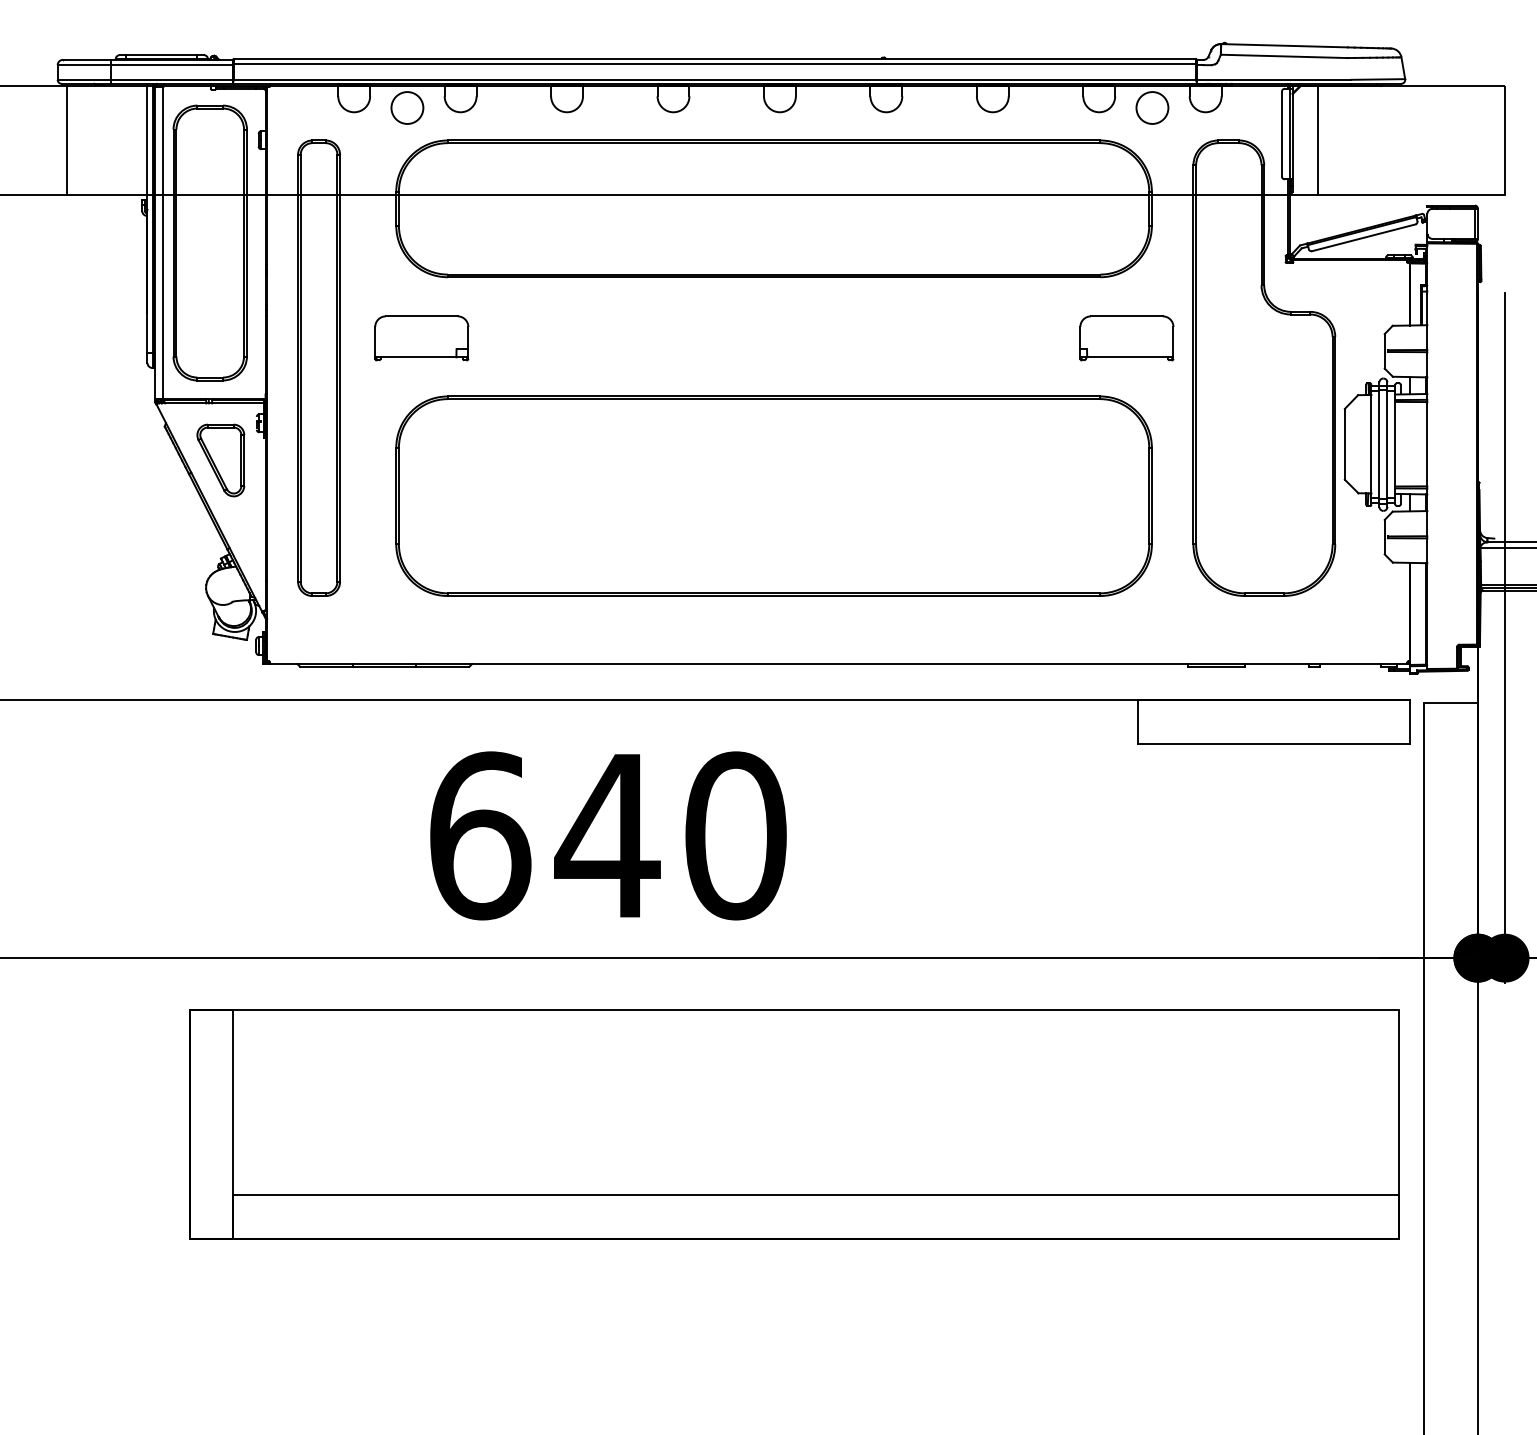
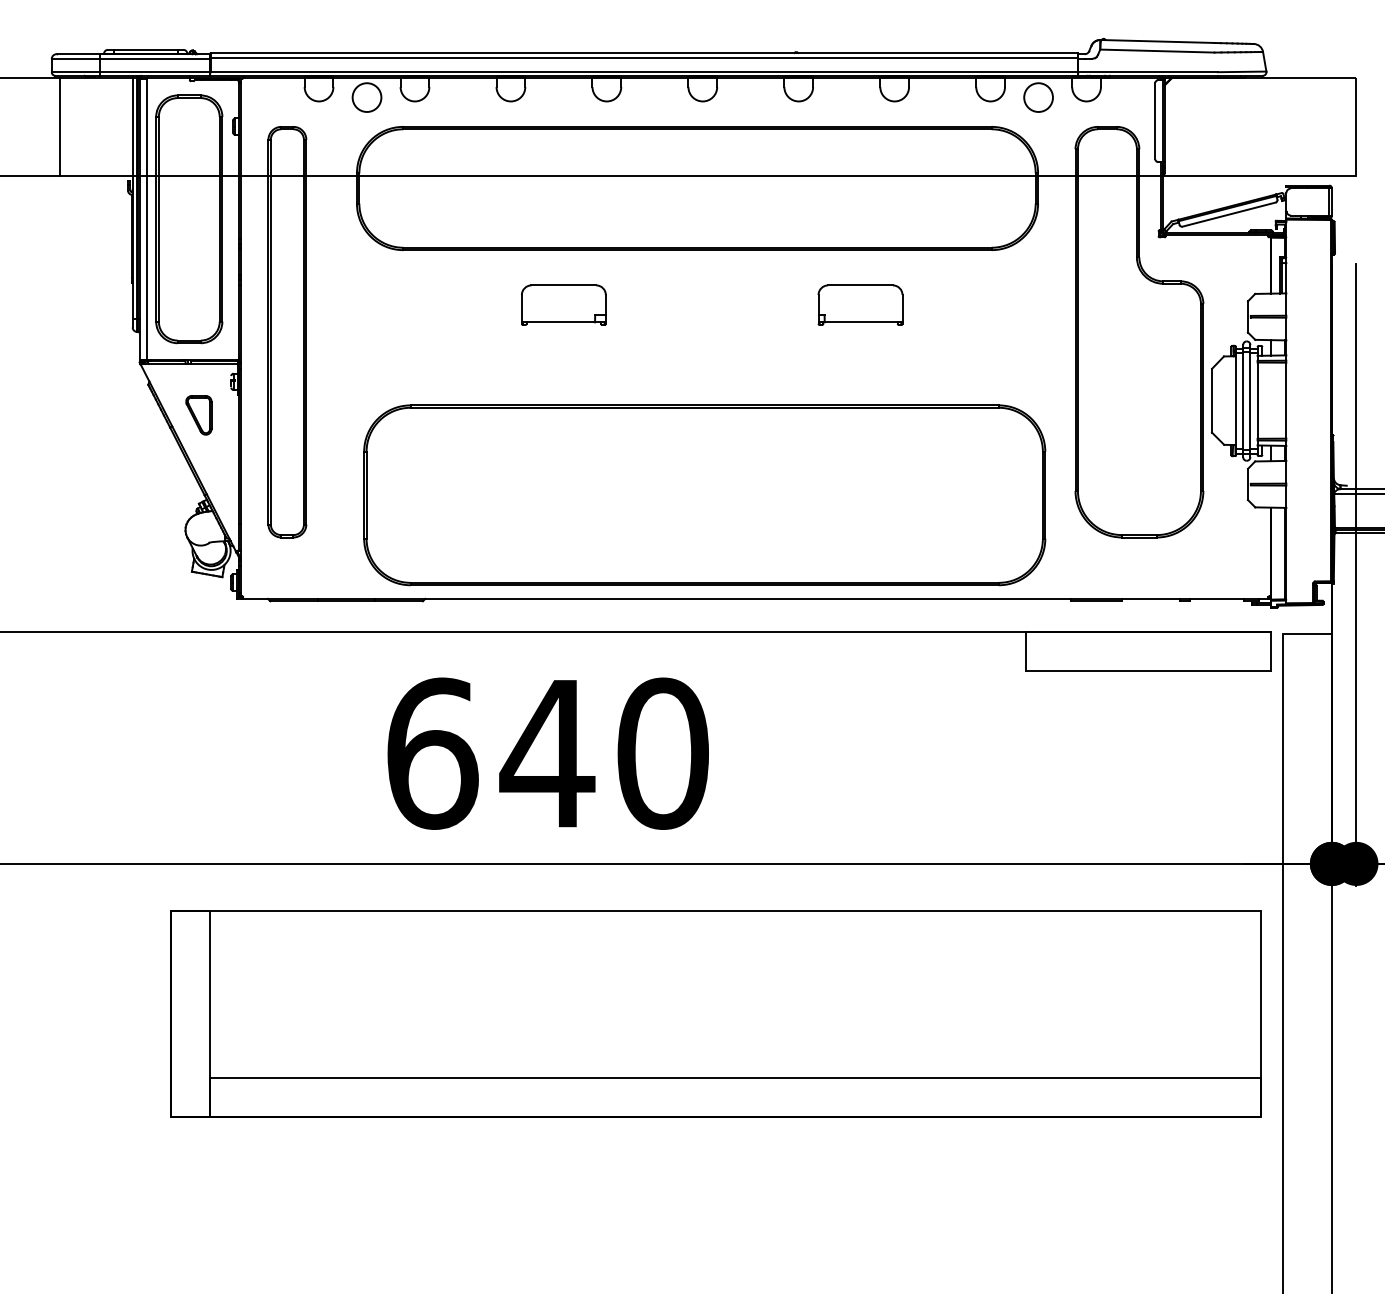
line: (1317, 140) -> (1187, 126), removed
part: (421, 338) -> (563, 305), moved
part: (1126, 338) -> (860, 305), moved
part: (220, 460) -> (198, 415), size x0.6
part: (773, 495) -> (704, 494), moved

